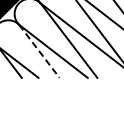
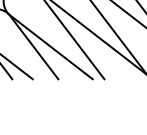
line: (39, 51) -> (33, 47), dashed -> solid

